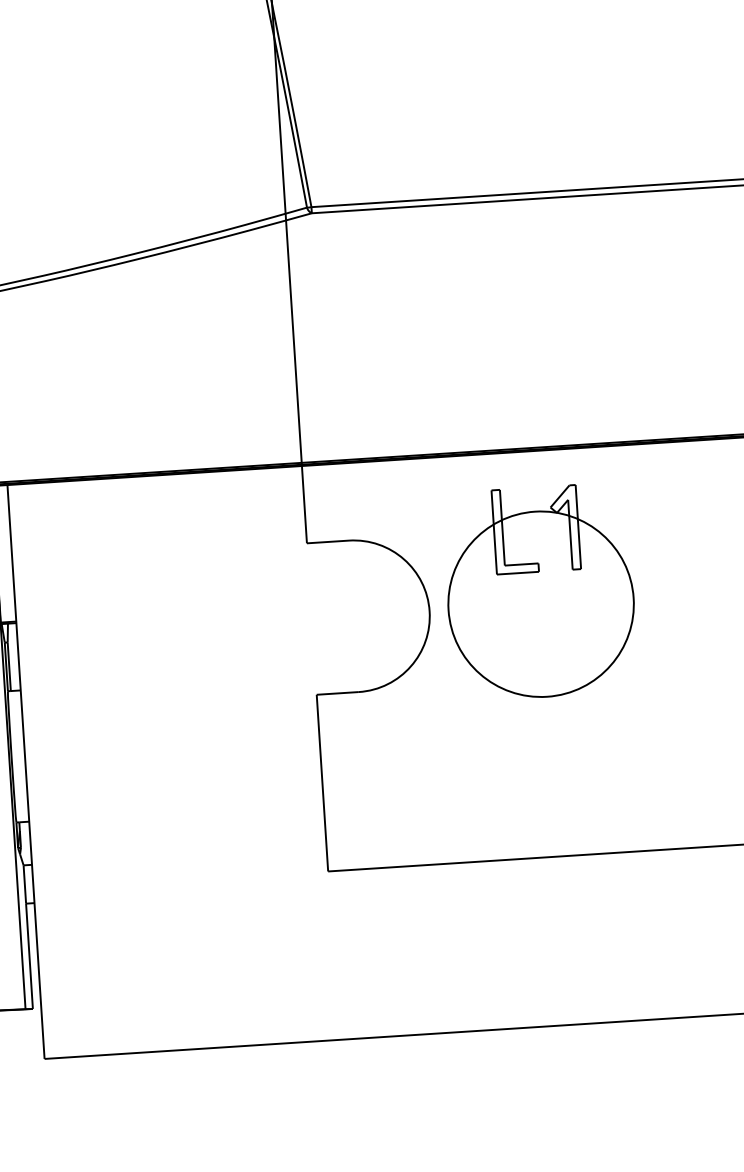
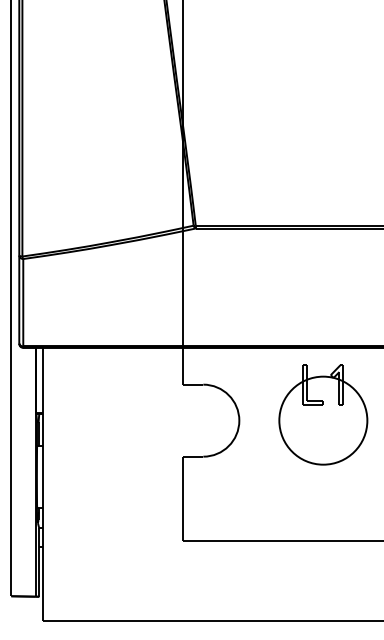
part: (540, 591) -> (323, 414), moved

